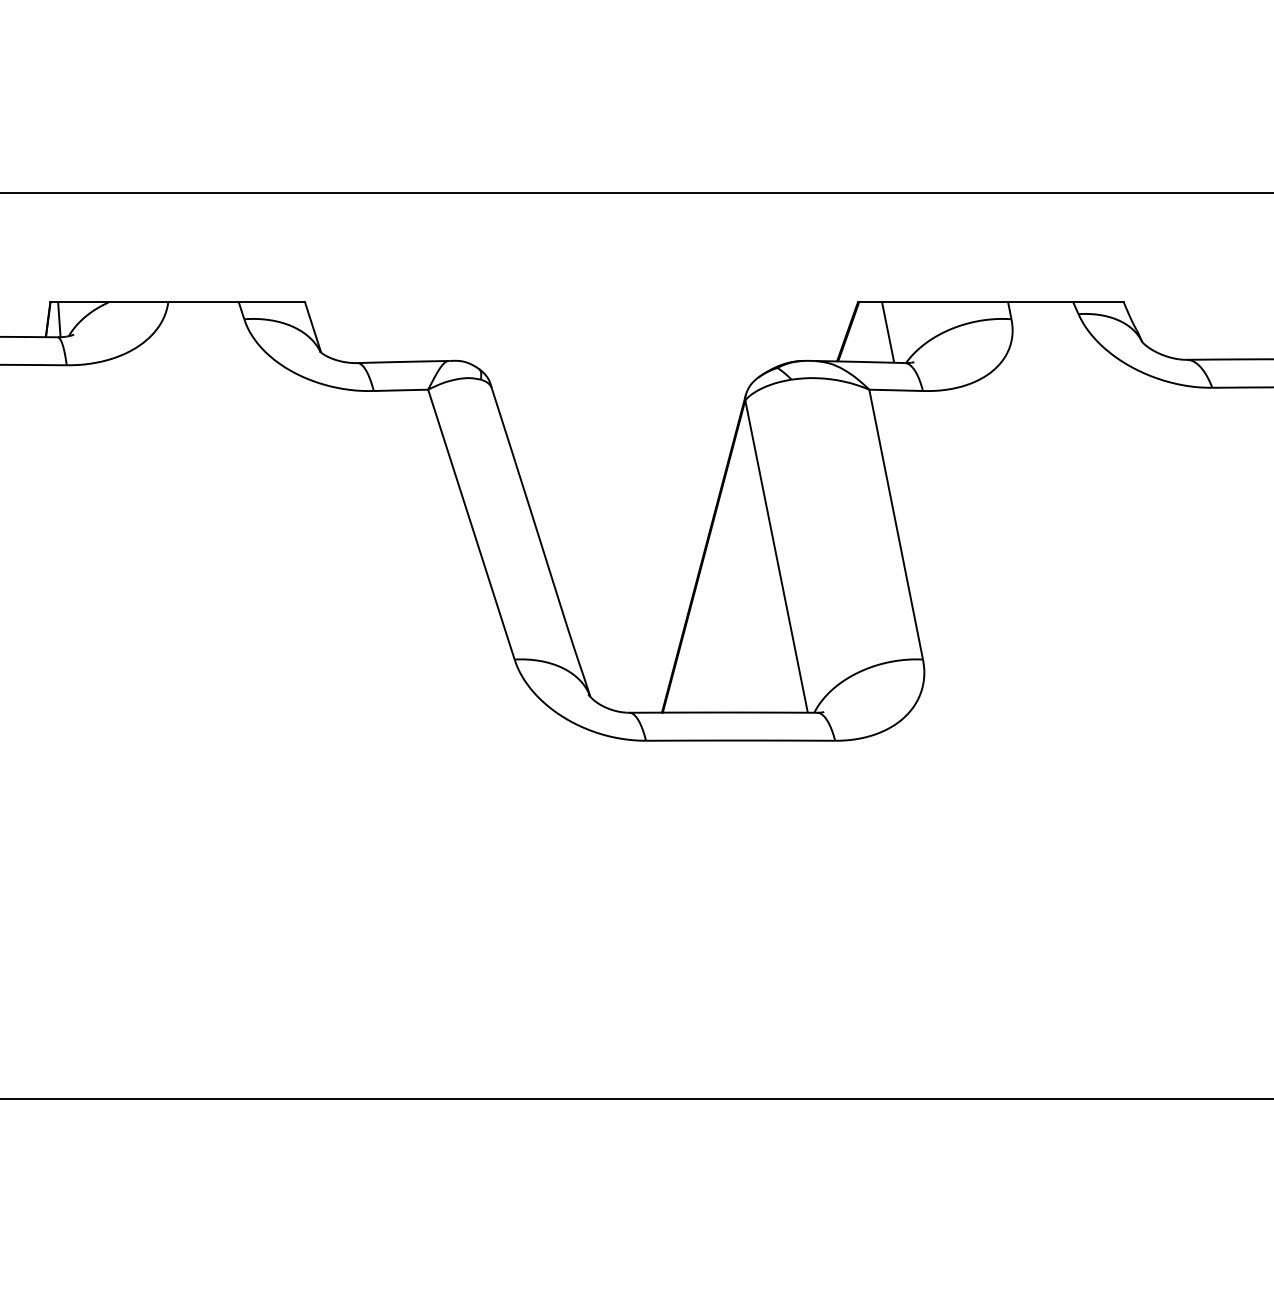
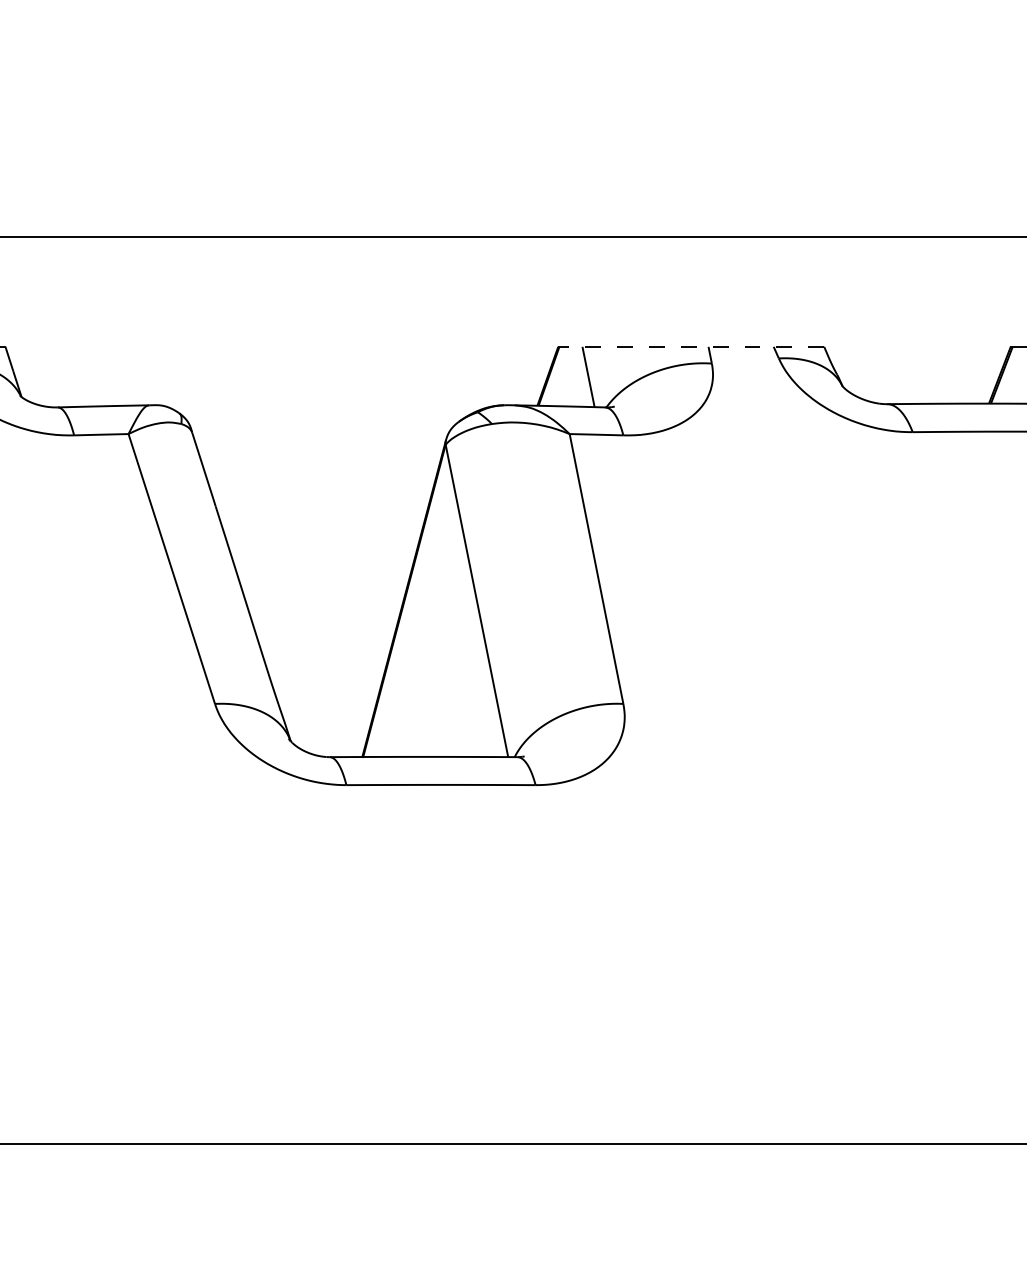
line: (990, 302) -> (690, 346), solid -> dashed

